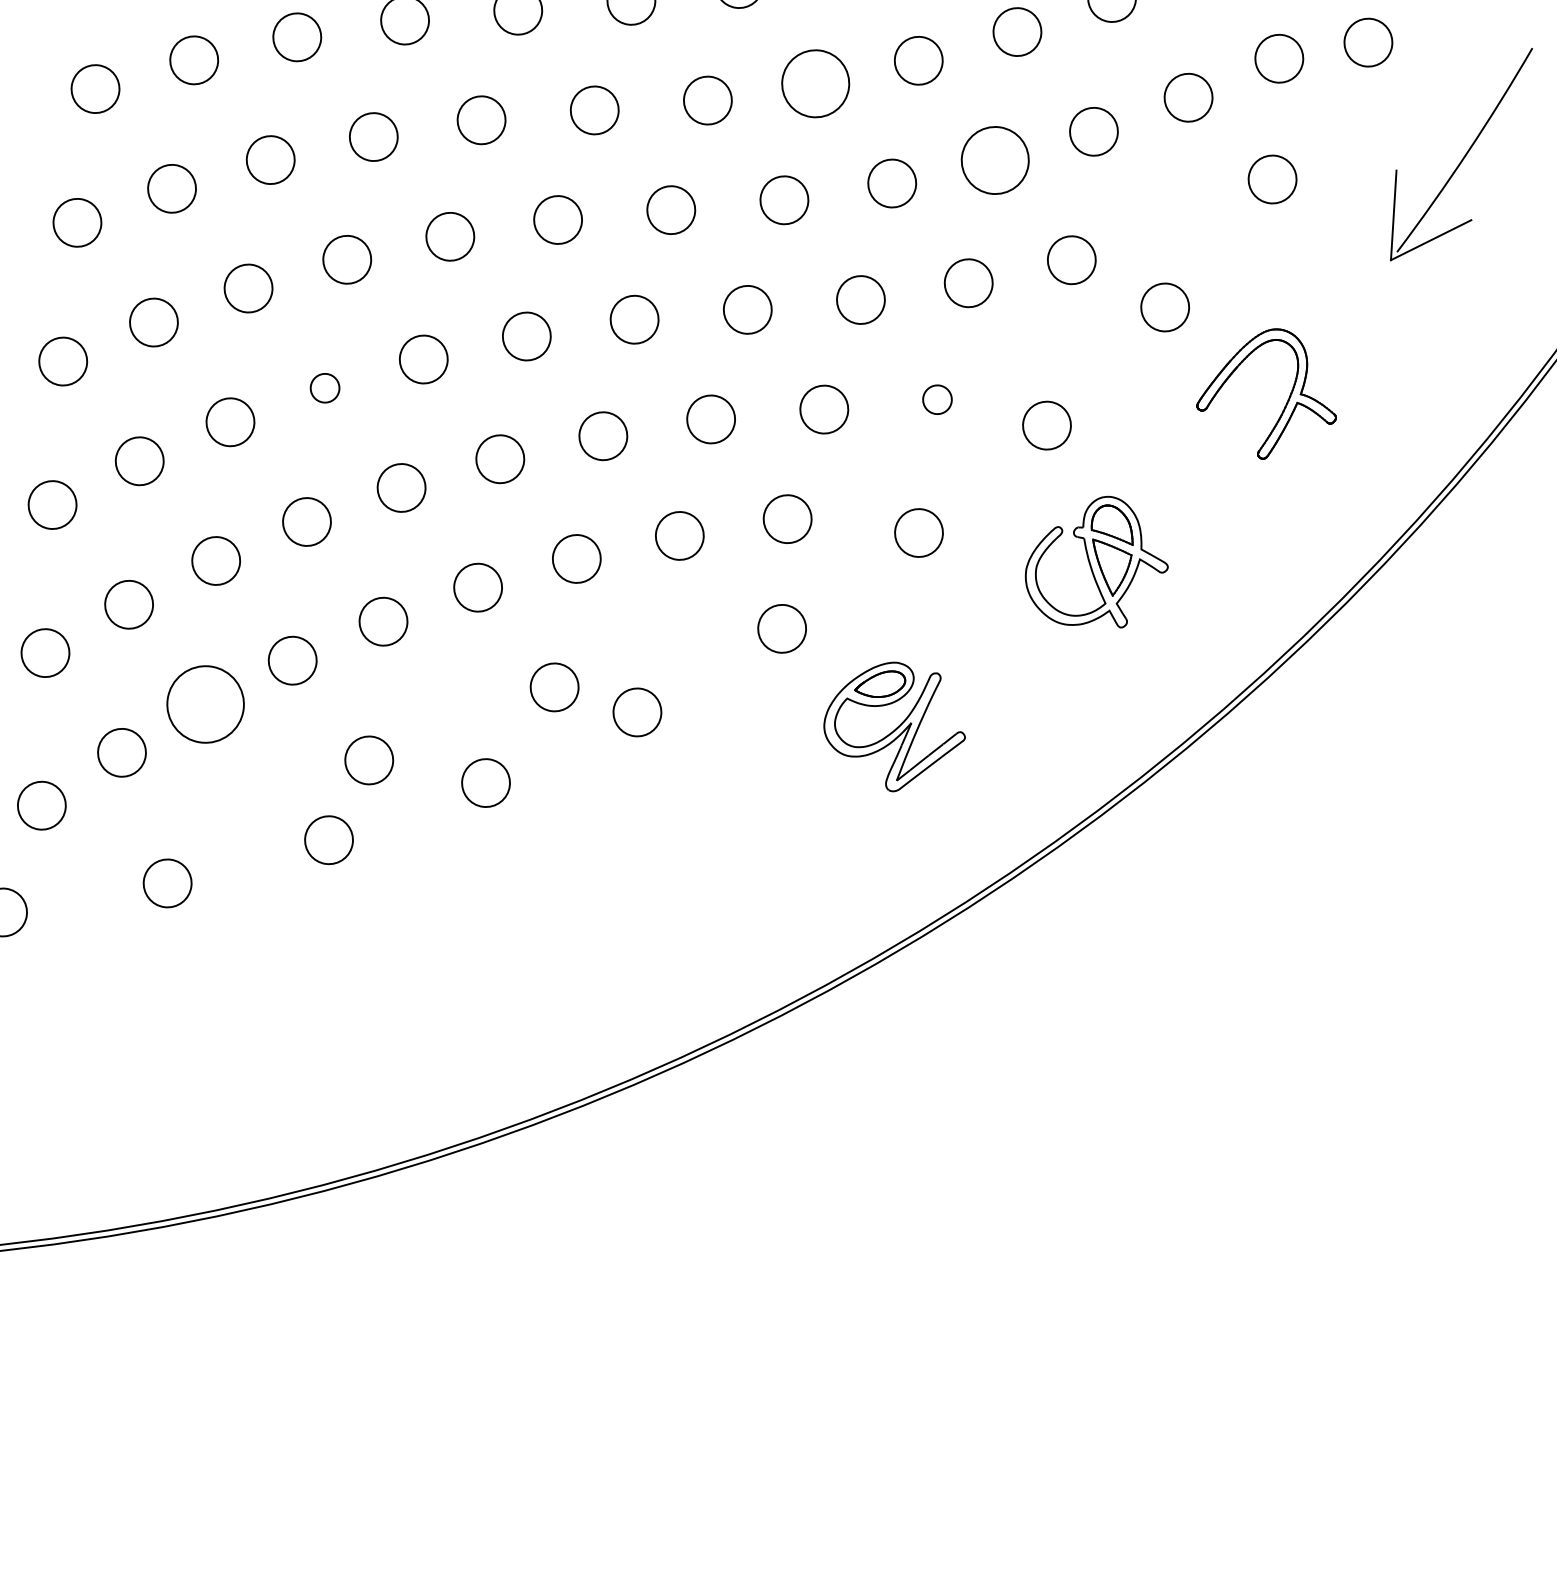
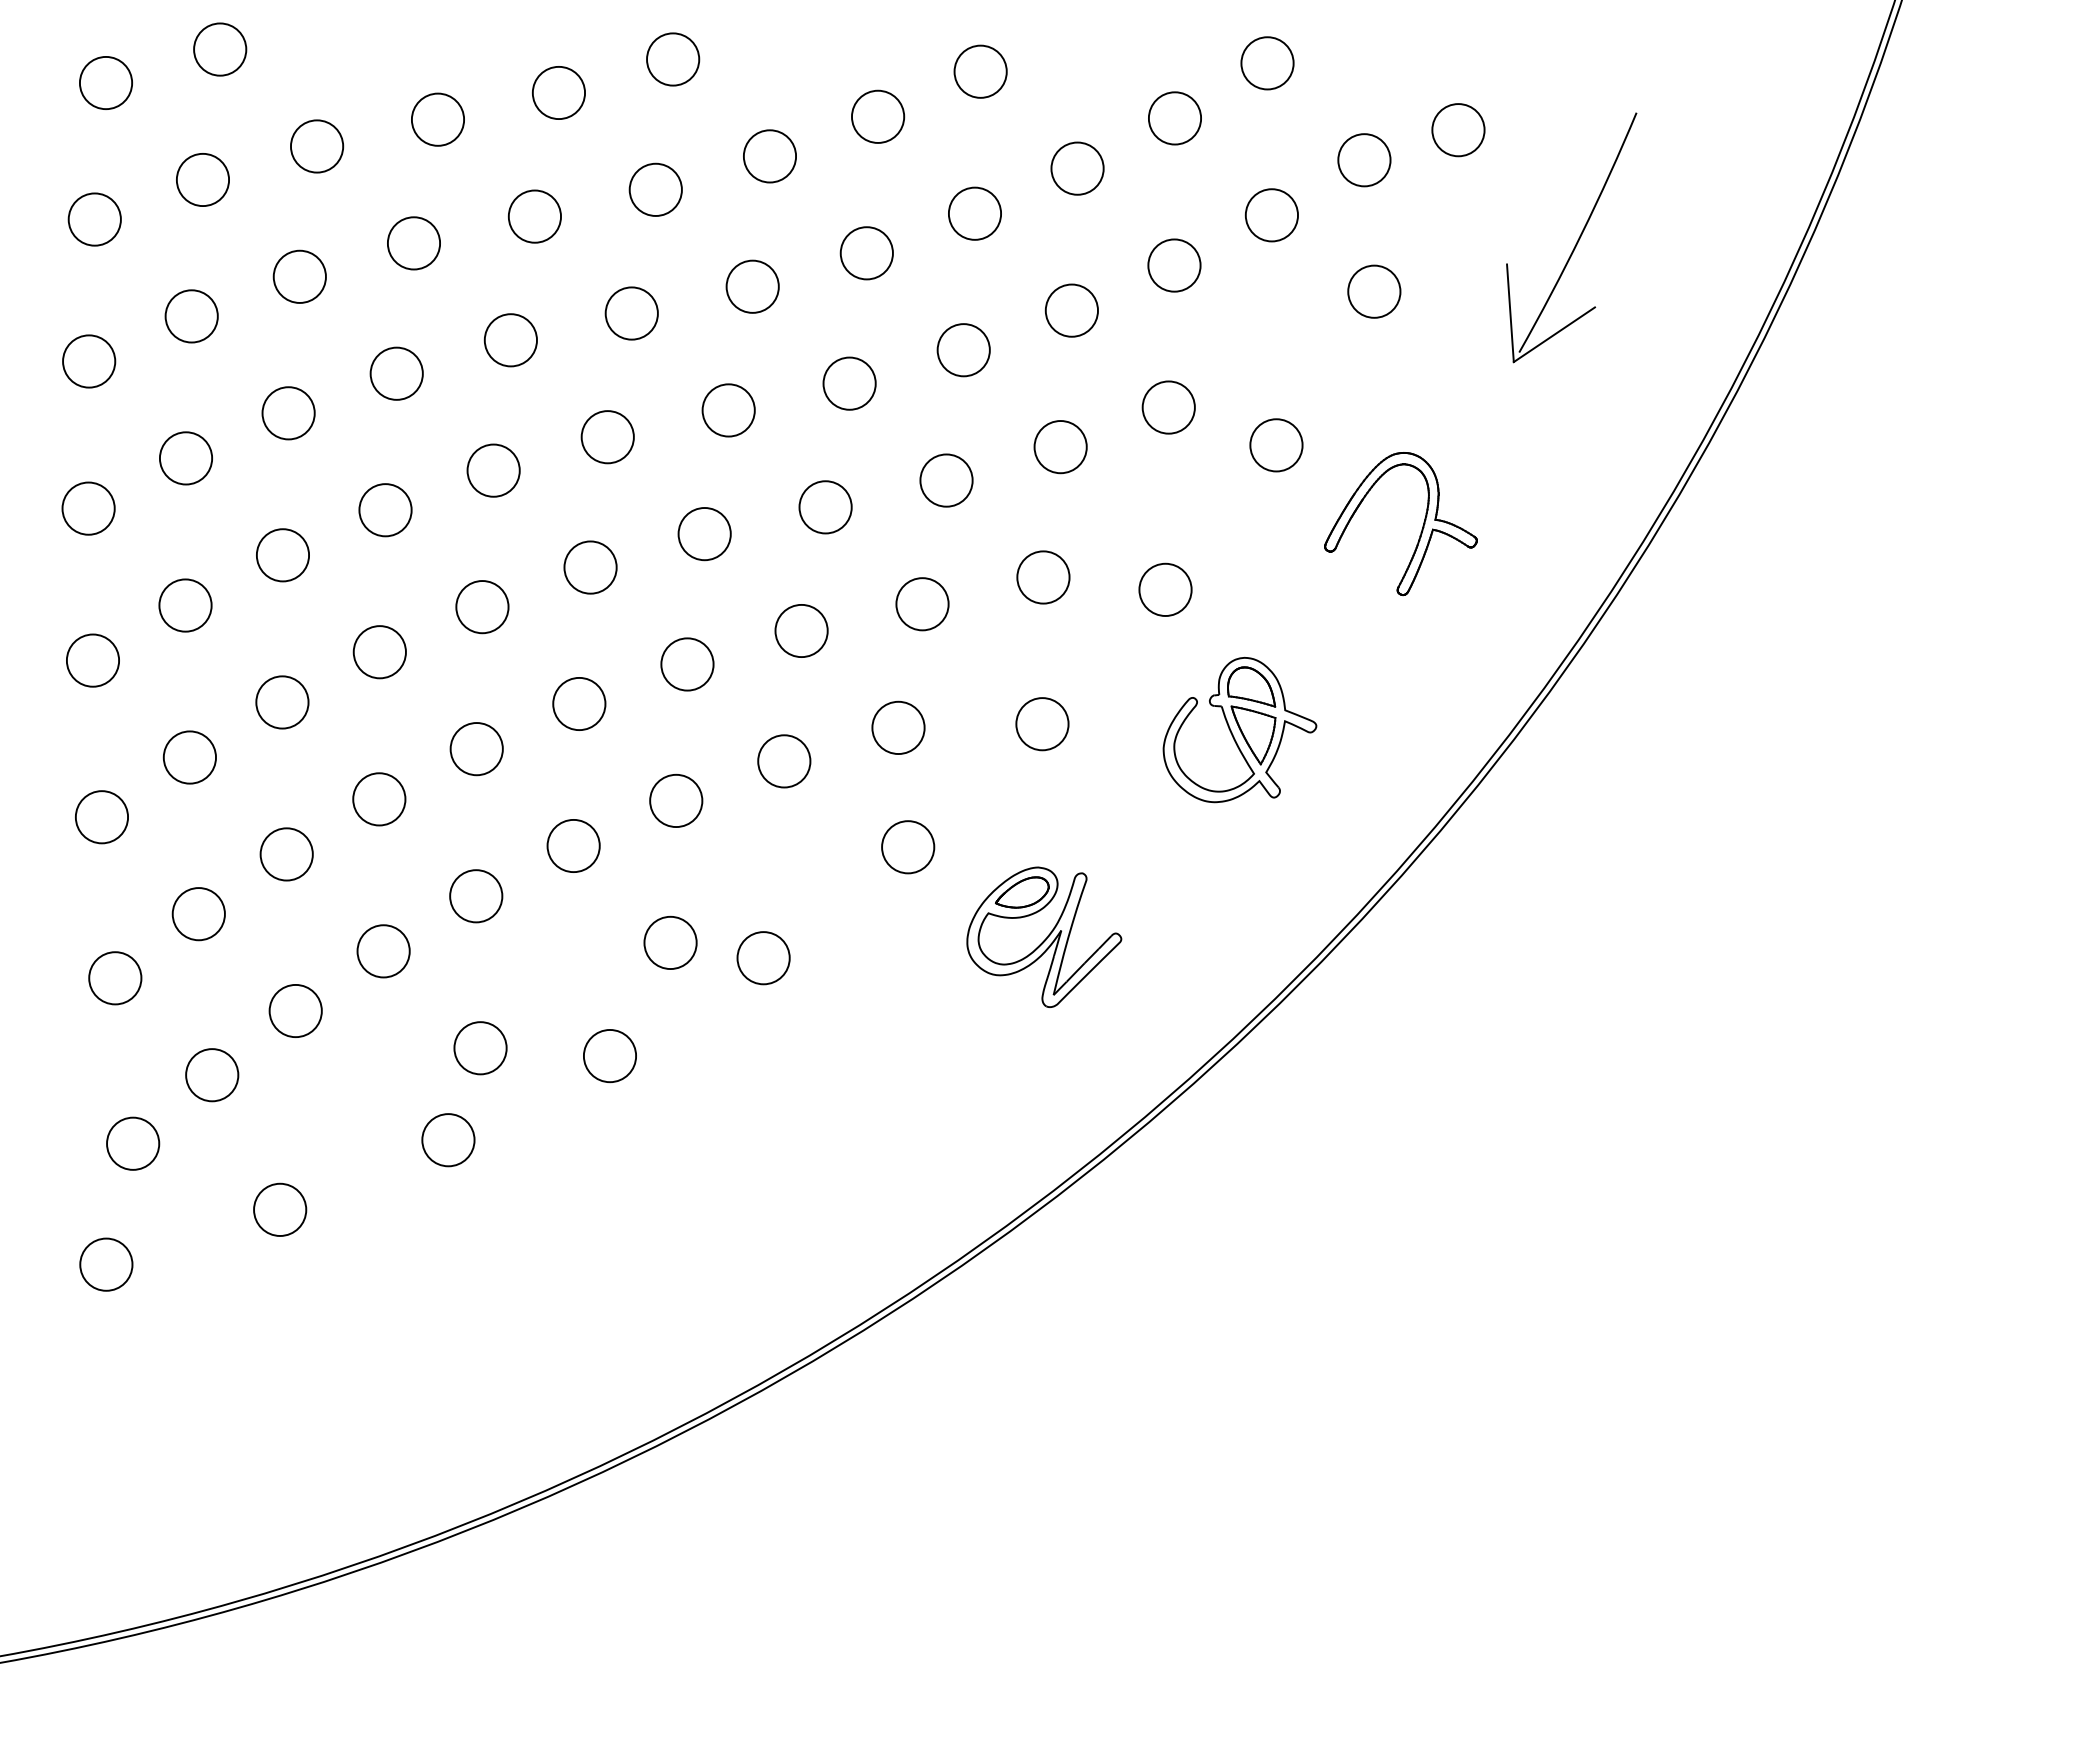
circle: (815, 83) -> (866, 253), size x0.71
circle: (994, 160) -> (1071, 310), size x0.71
circle: (324, 388) -> (379, 652), size x1.67
circle: (937, 399) -> (1043, 577), size x1.67
circle: (205, 703) -> (295, 1010), size x0.62

